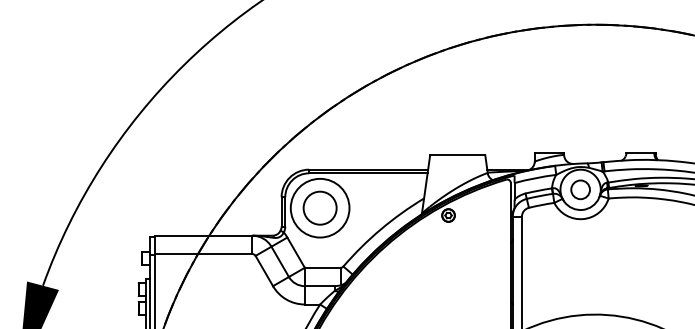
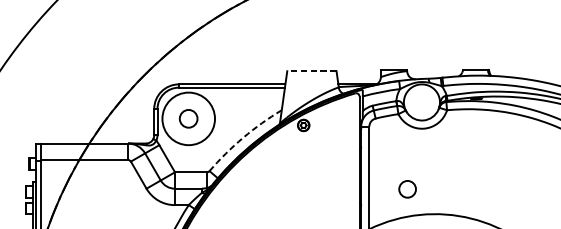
line: (457, 155) -> (311, 71), solid -> dashed
circle: (580, 189) -> (407, 189), moved
circle: (319, 207) -> (188, 118), size x0.6
arc: (381, 229) -> (243, 137), solid -> dashed

